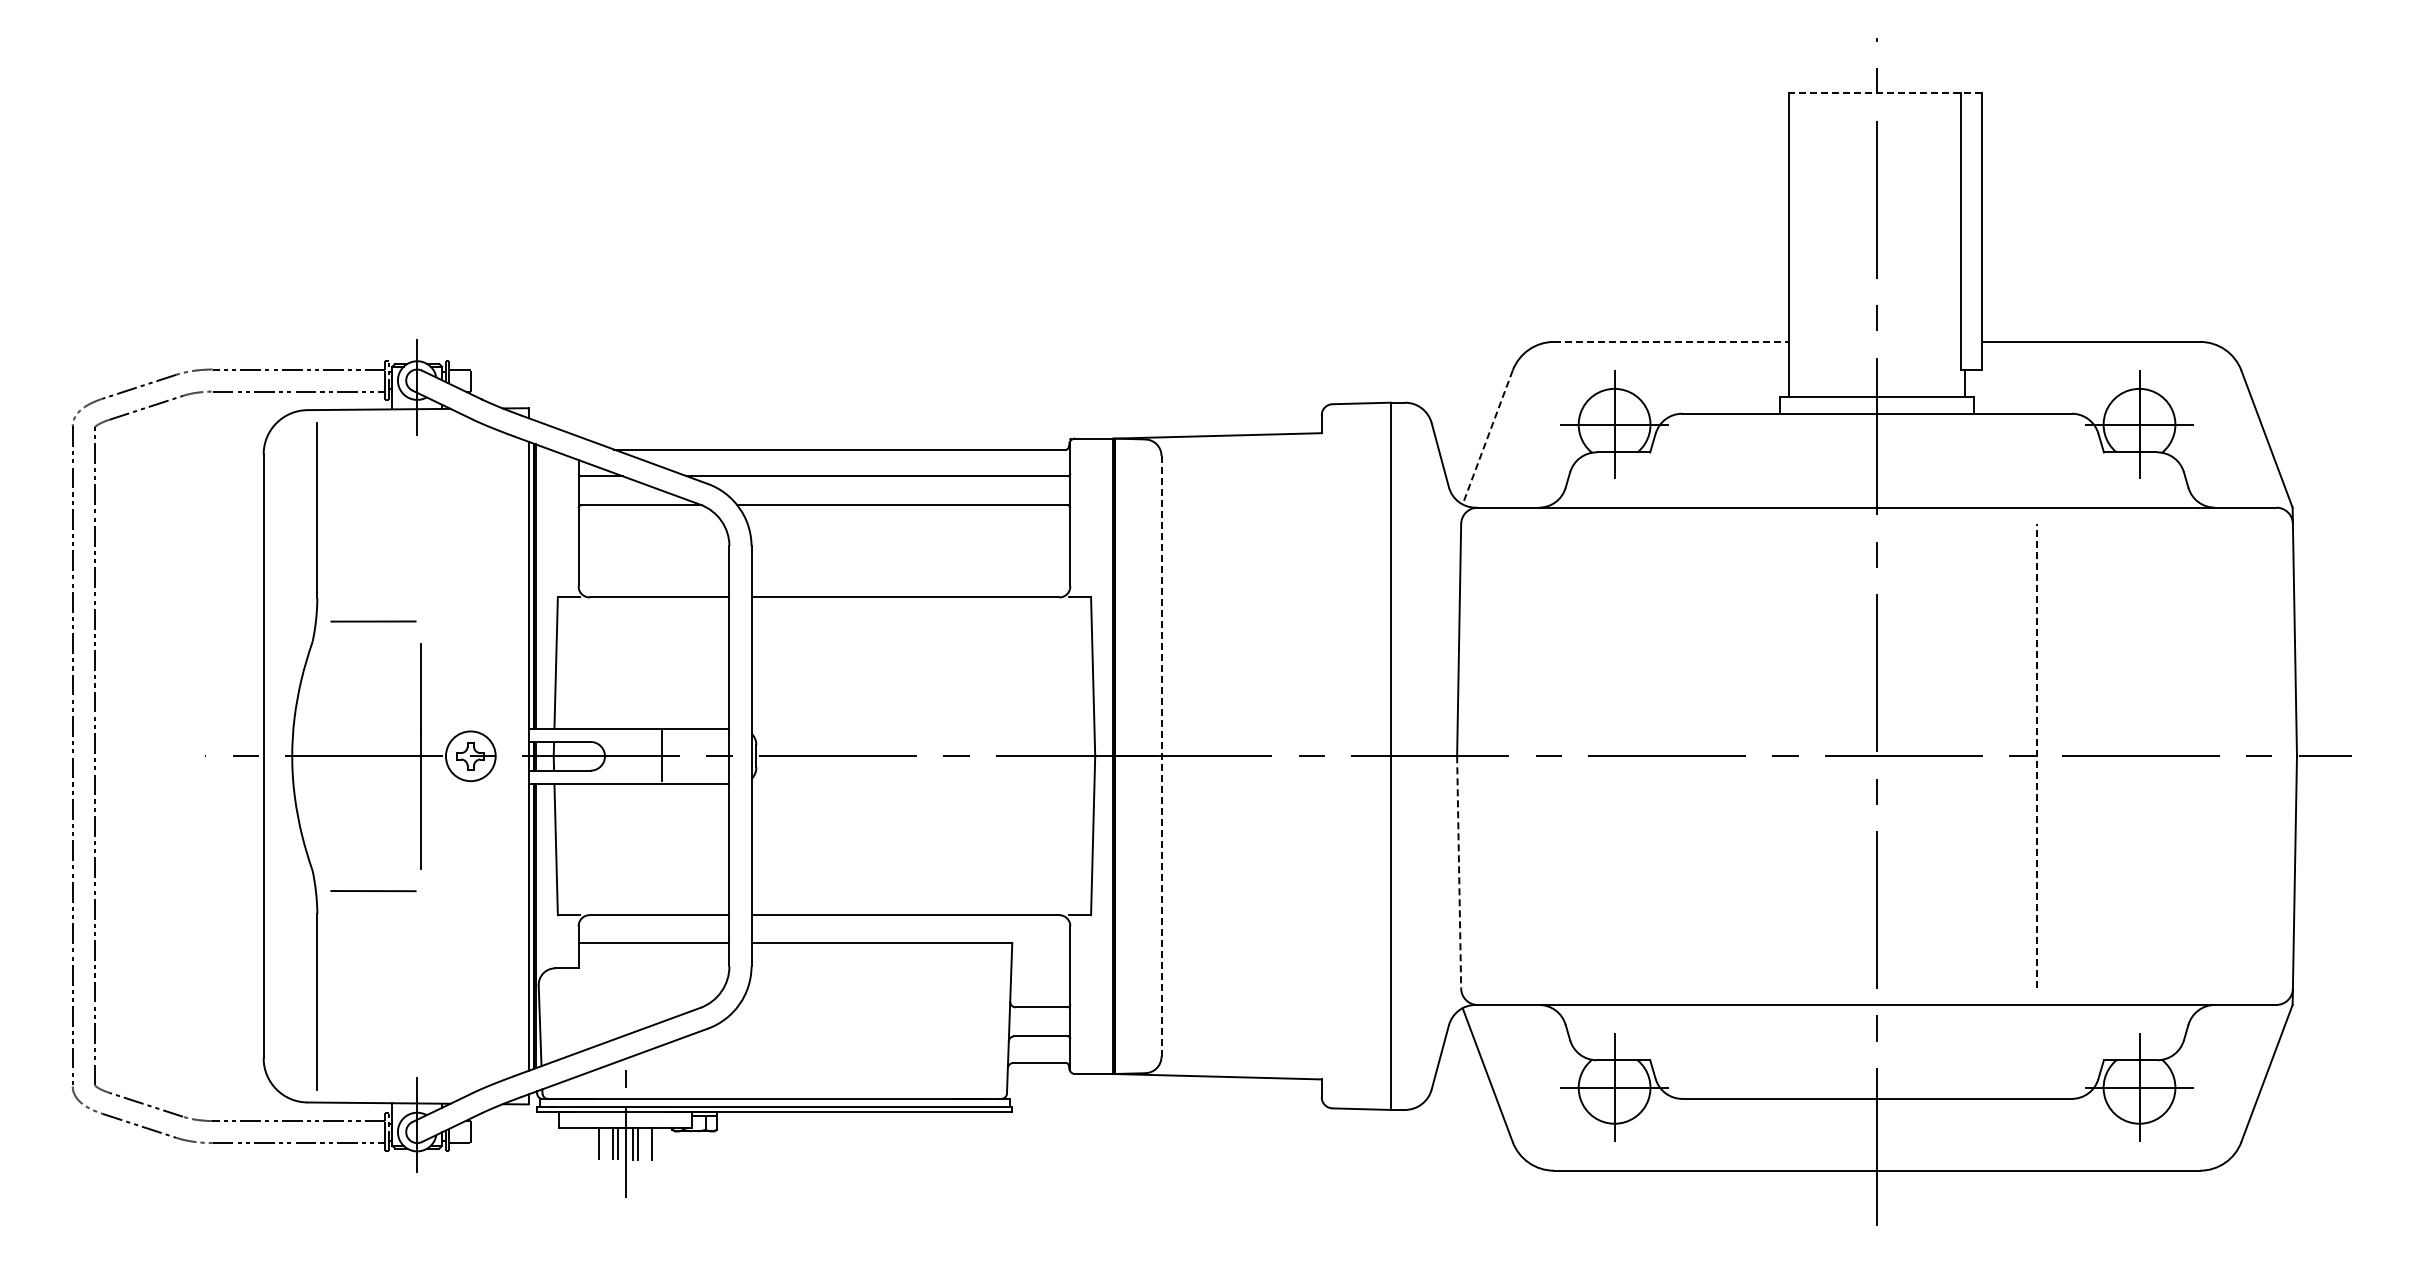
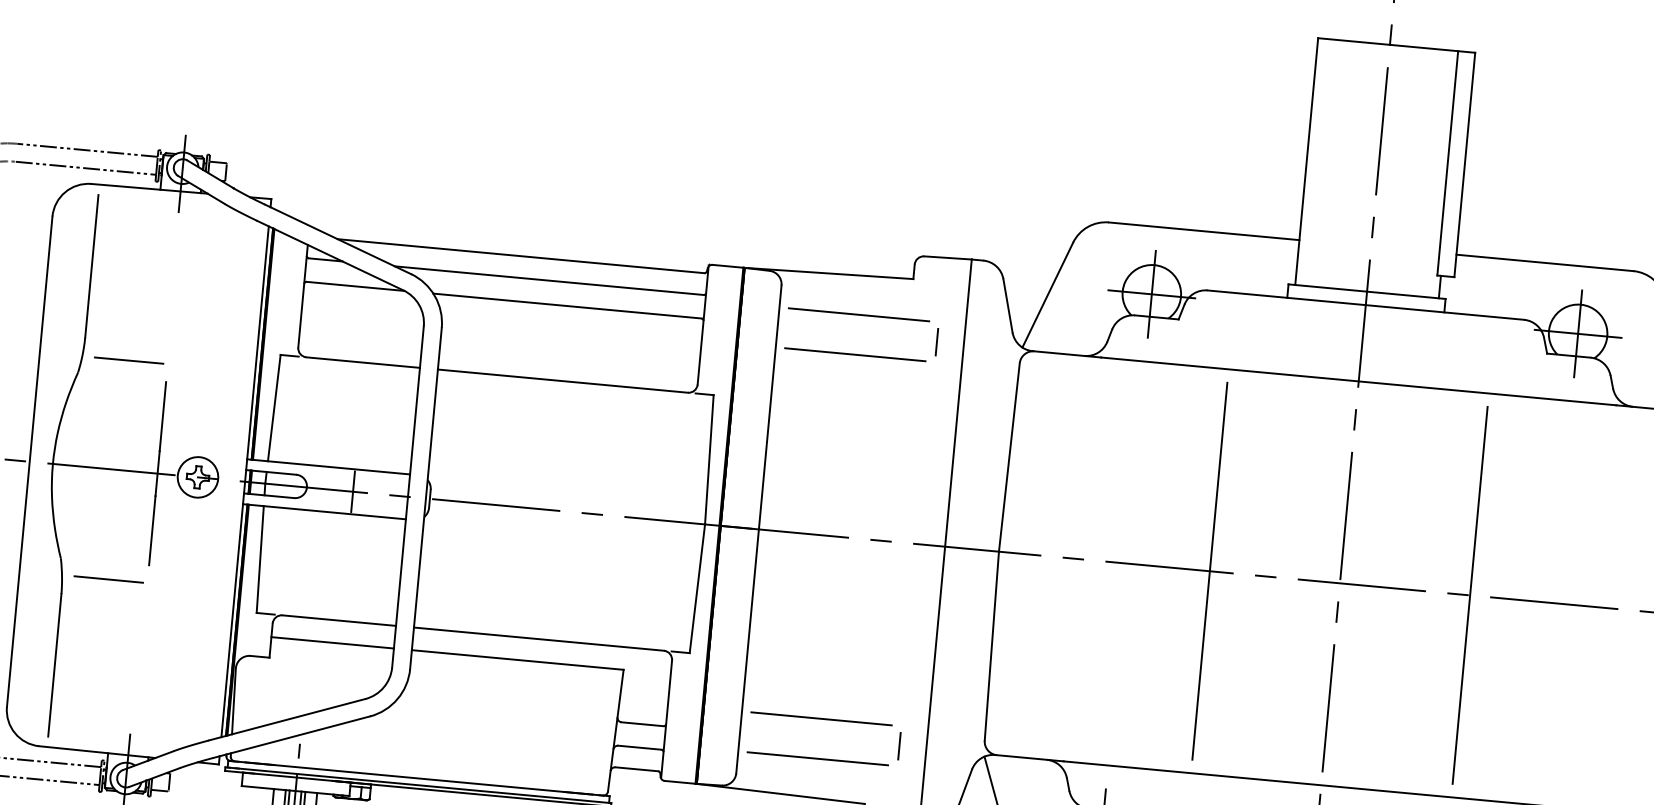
line: (1885, 93) -> (1396, 45), dashed -> solid
line: (1671, 341) -> (1204, 230), dashed -> solid
line: (1487, 438) -> (1047, 295), dashed -> solid
line: (1259, 482) -> (859, 314), added
line: (1357, 507) -> (936, 342), added
line: (1259, 532) -> (855, 355), added
line: (2037, 755) -> (1470, 594), dashed -> solid
line: (1161, 756) -> (758, 529), dashed -> solid
line: (1716, 756) -> (1209, 571), added
line: (1459, 872) -> (992, 646), dashed -> solid
line: (1259, 980) -> (821, 718), added
line: (1357, 1004) -> (899, 745), added
line: (1259, 1029) -> (817, 758), added

